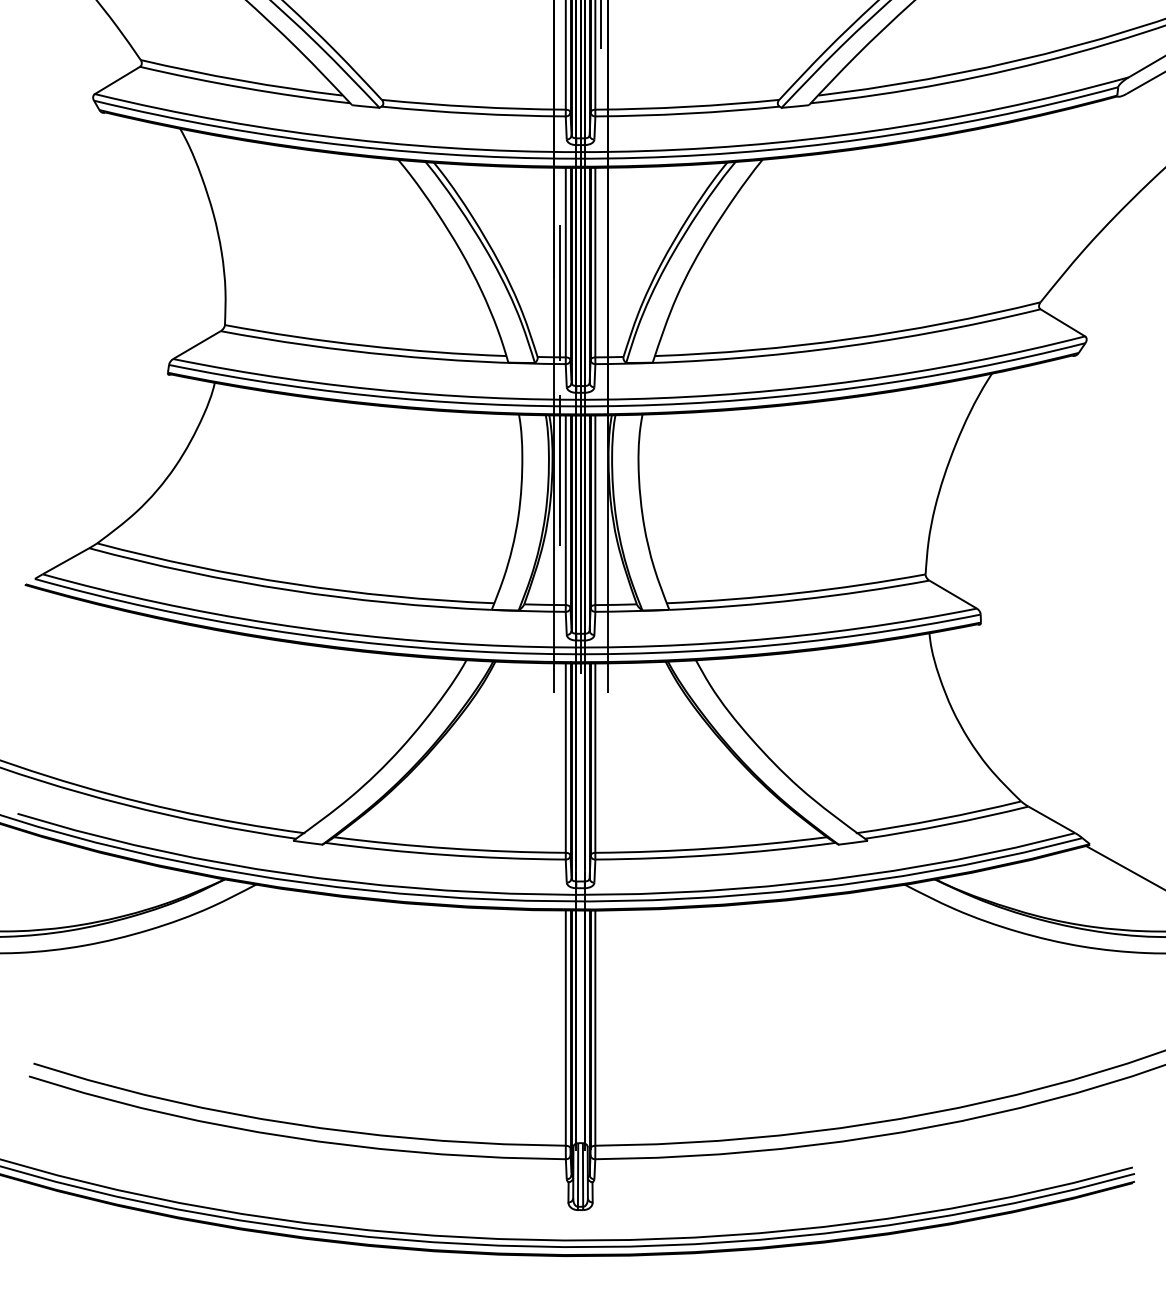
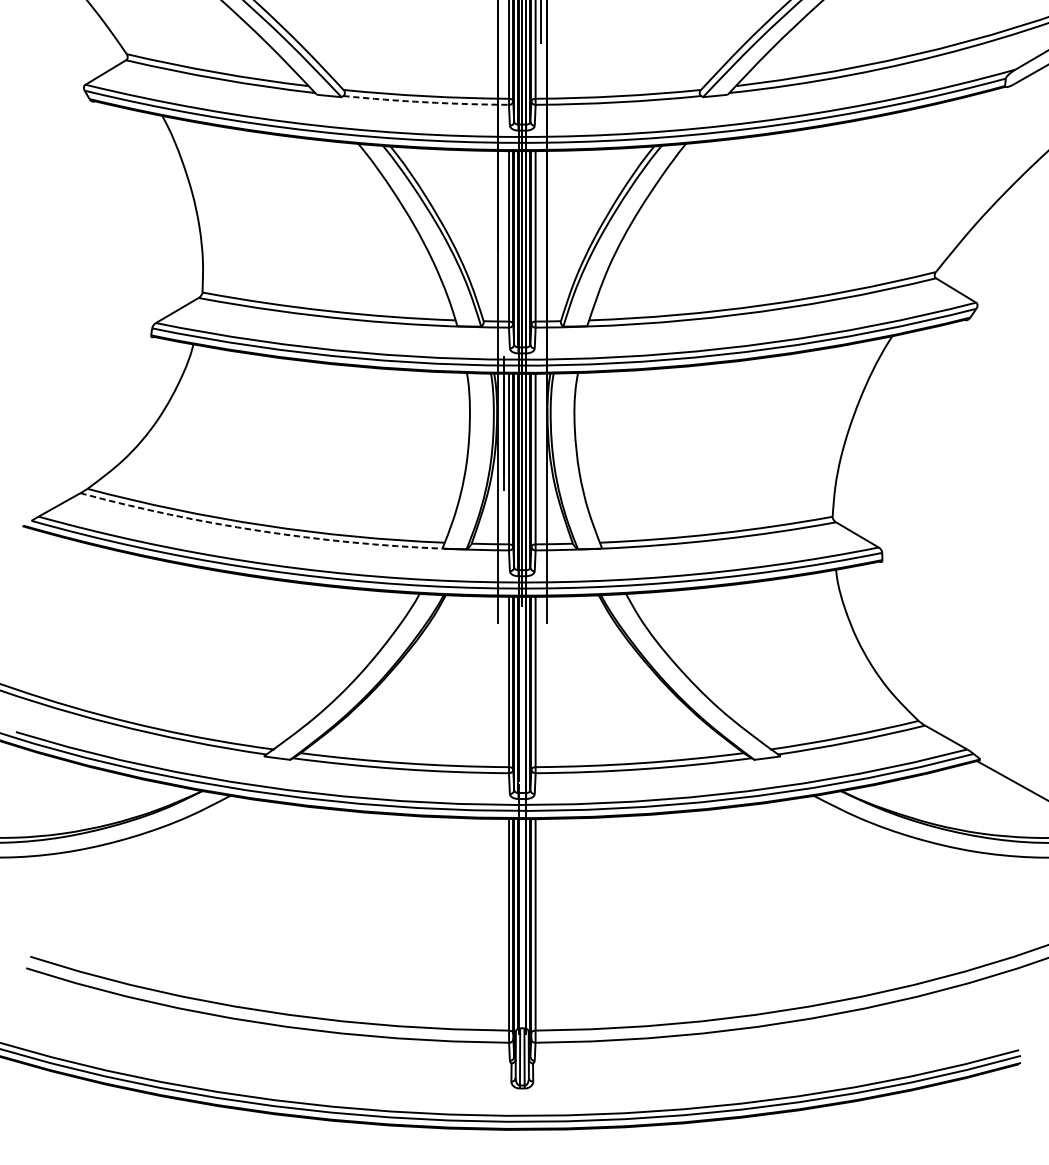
arc: (473, 113) -> (426, 102), solid -> dashed
line: (560, 292) -> (504, 263), removed
arc: (288, 590) -> (259, 531), solid -> dashed

